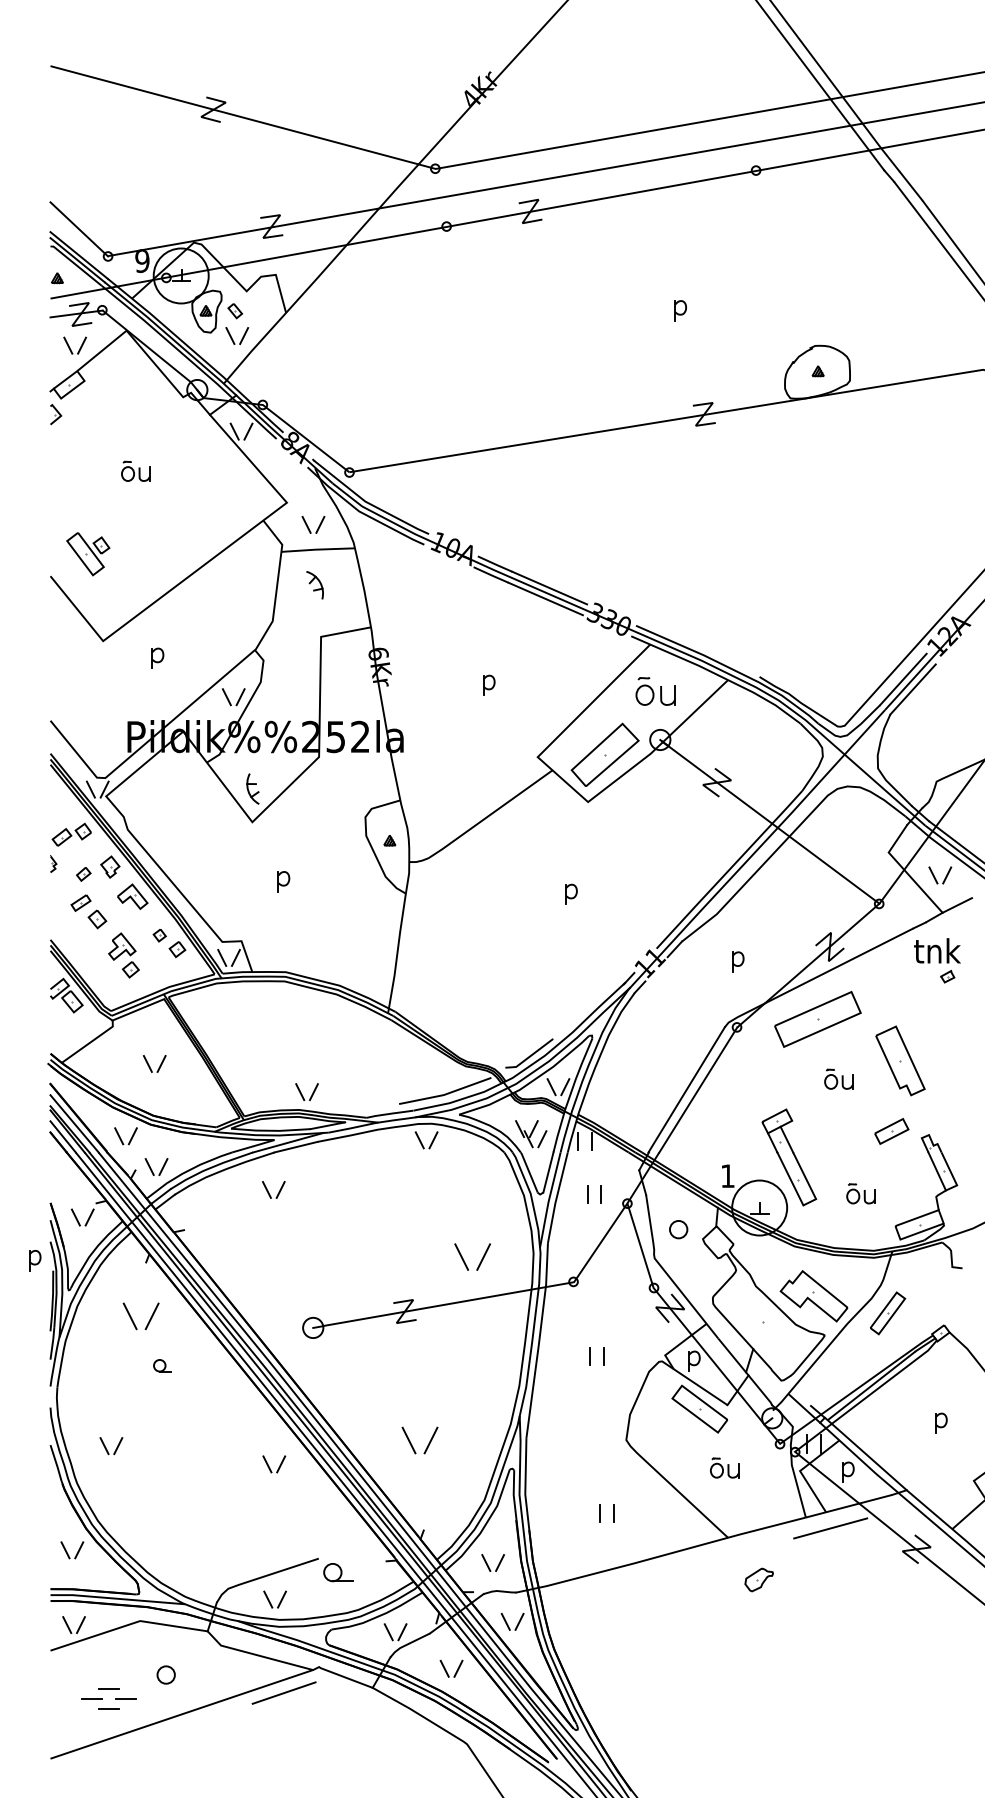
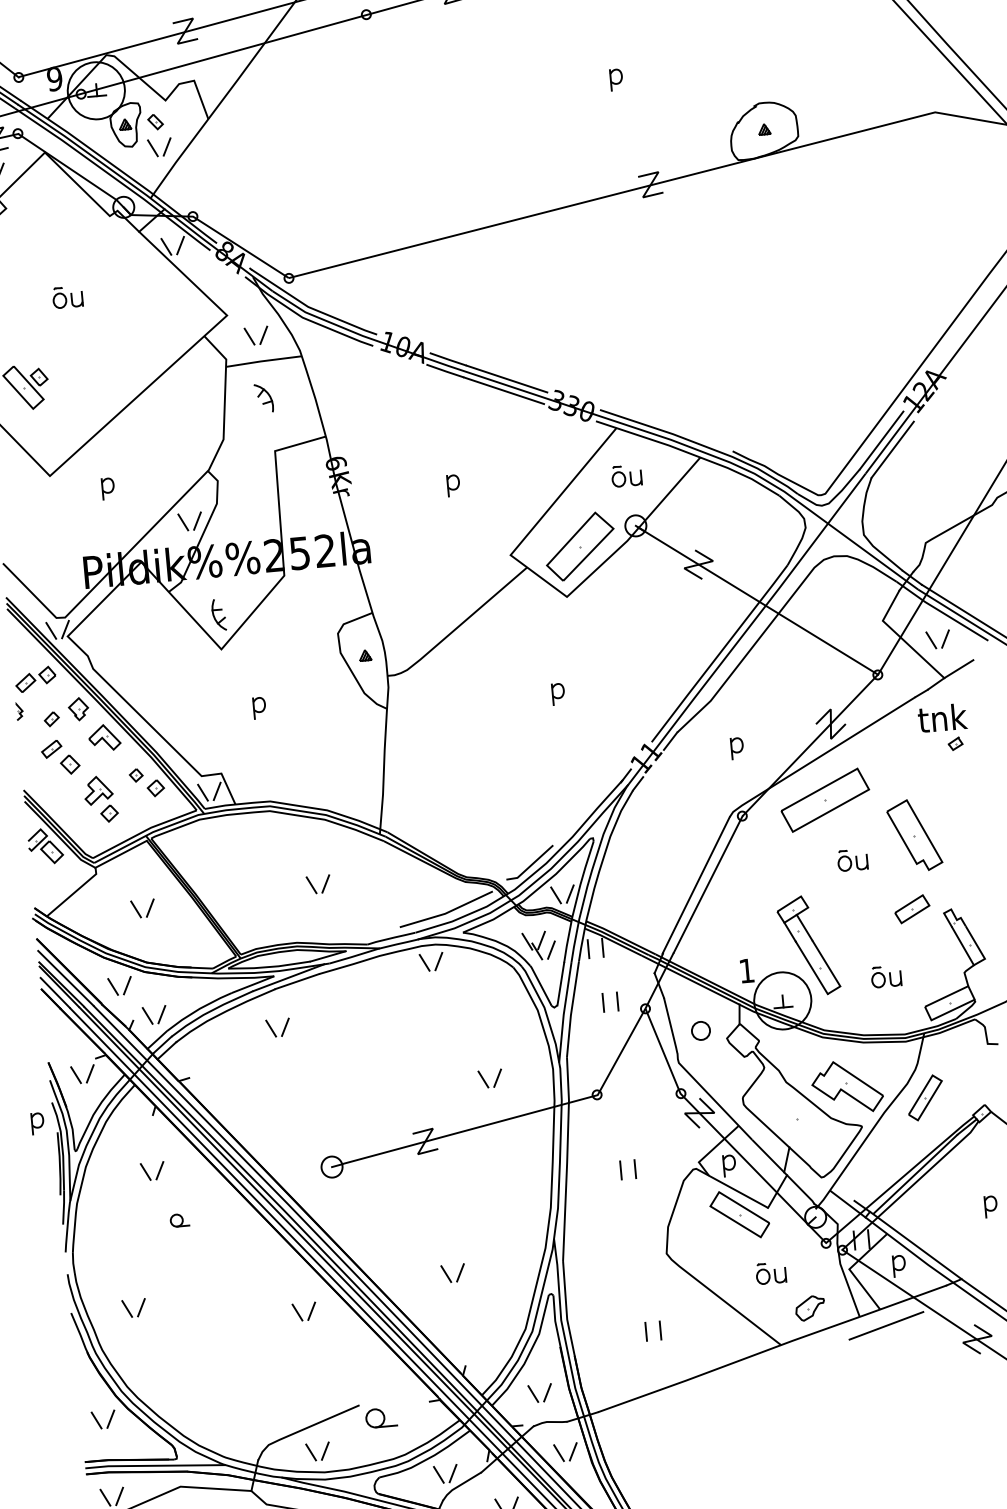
part: (655, 690) -> (626, 475), size x0.71
part: (306, 1092) -> (318, 885), moved
part: (472, 1257) -> (490, 1079), size x0.62
part: (140, 1316) -> (152, 1171), size x0.62
part: (420, 1440) -> (453, 1273), size x0.62
part: (758, 1579) -> (809, 1307), moved

